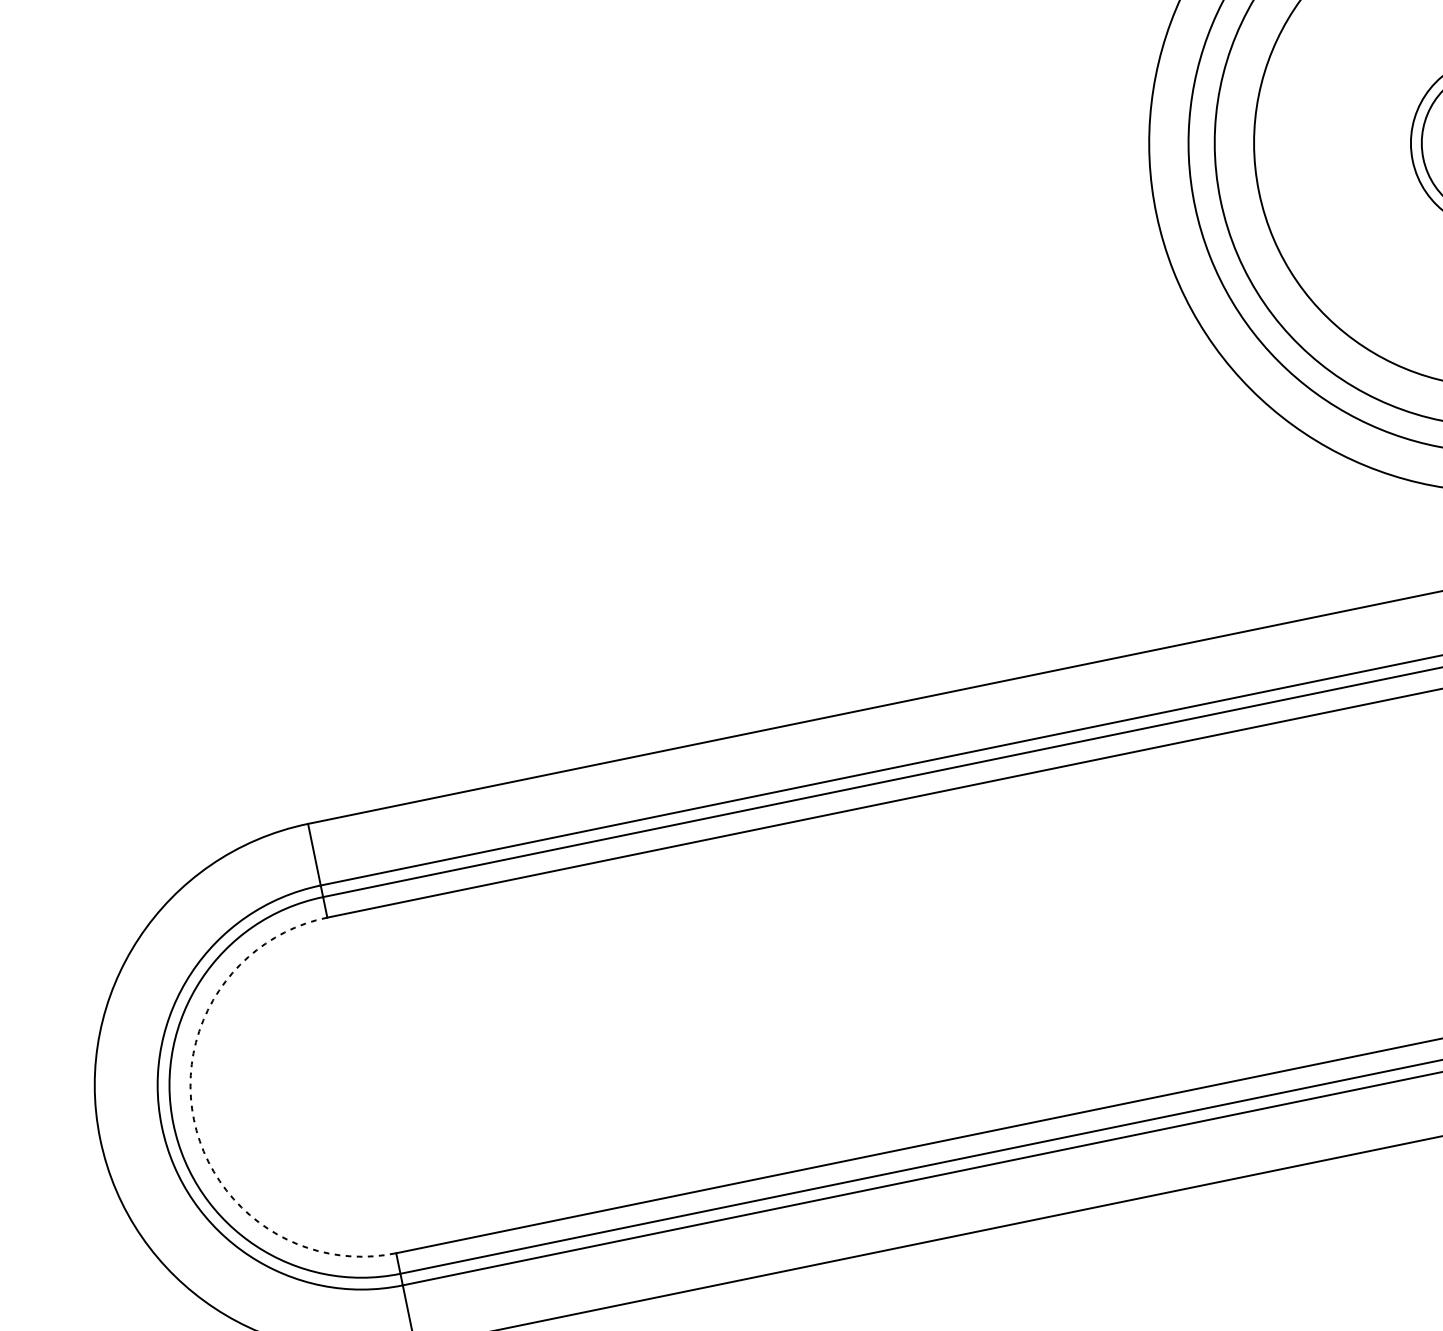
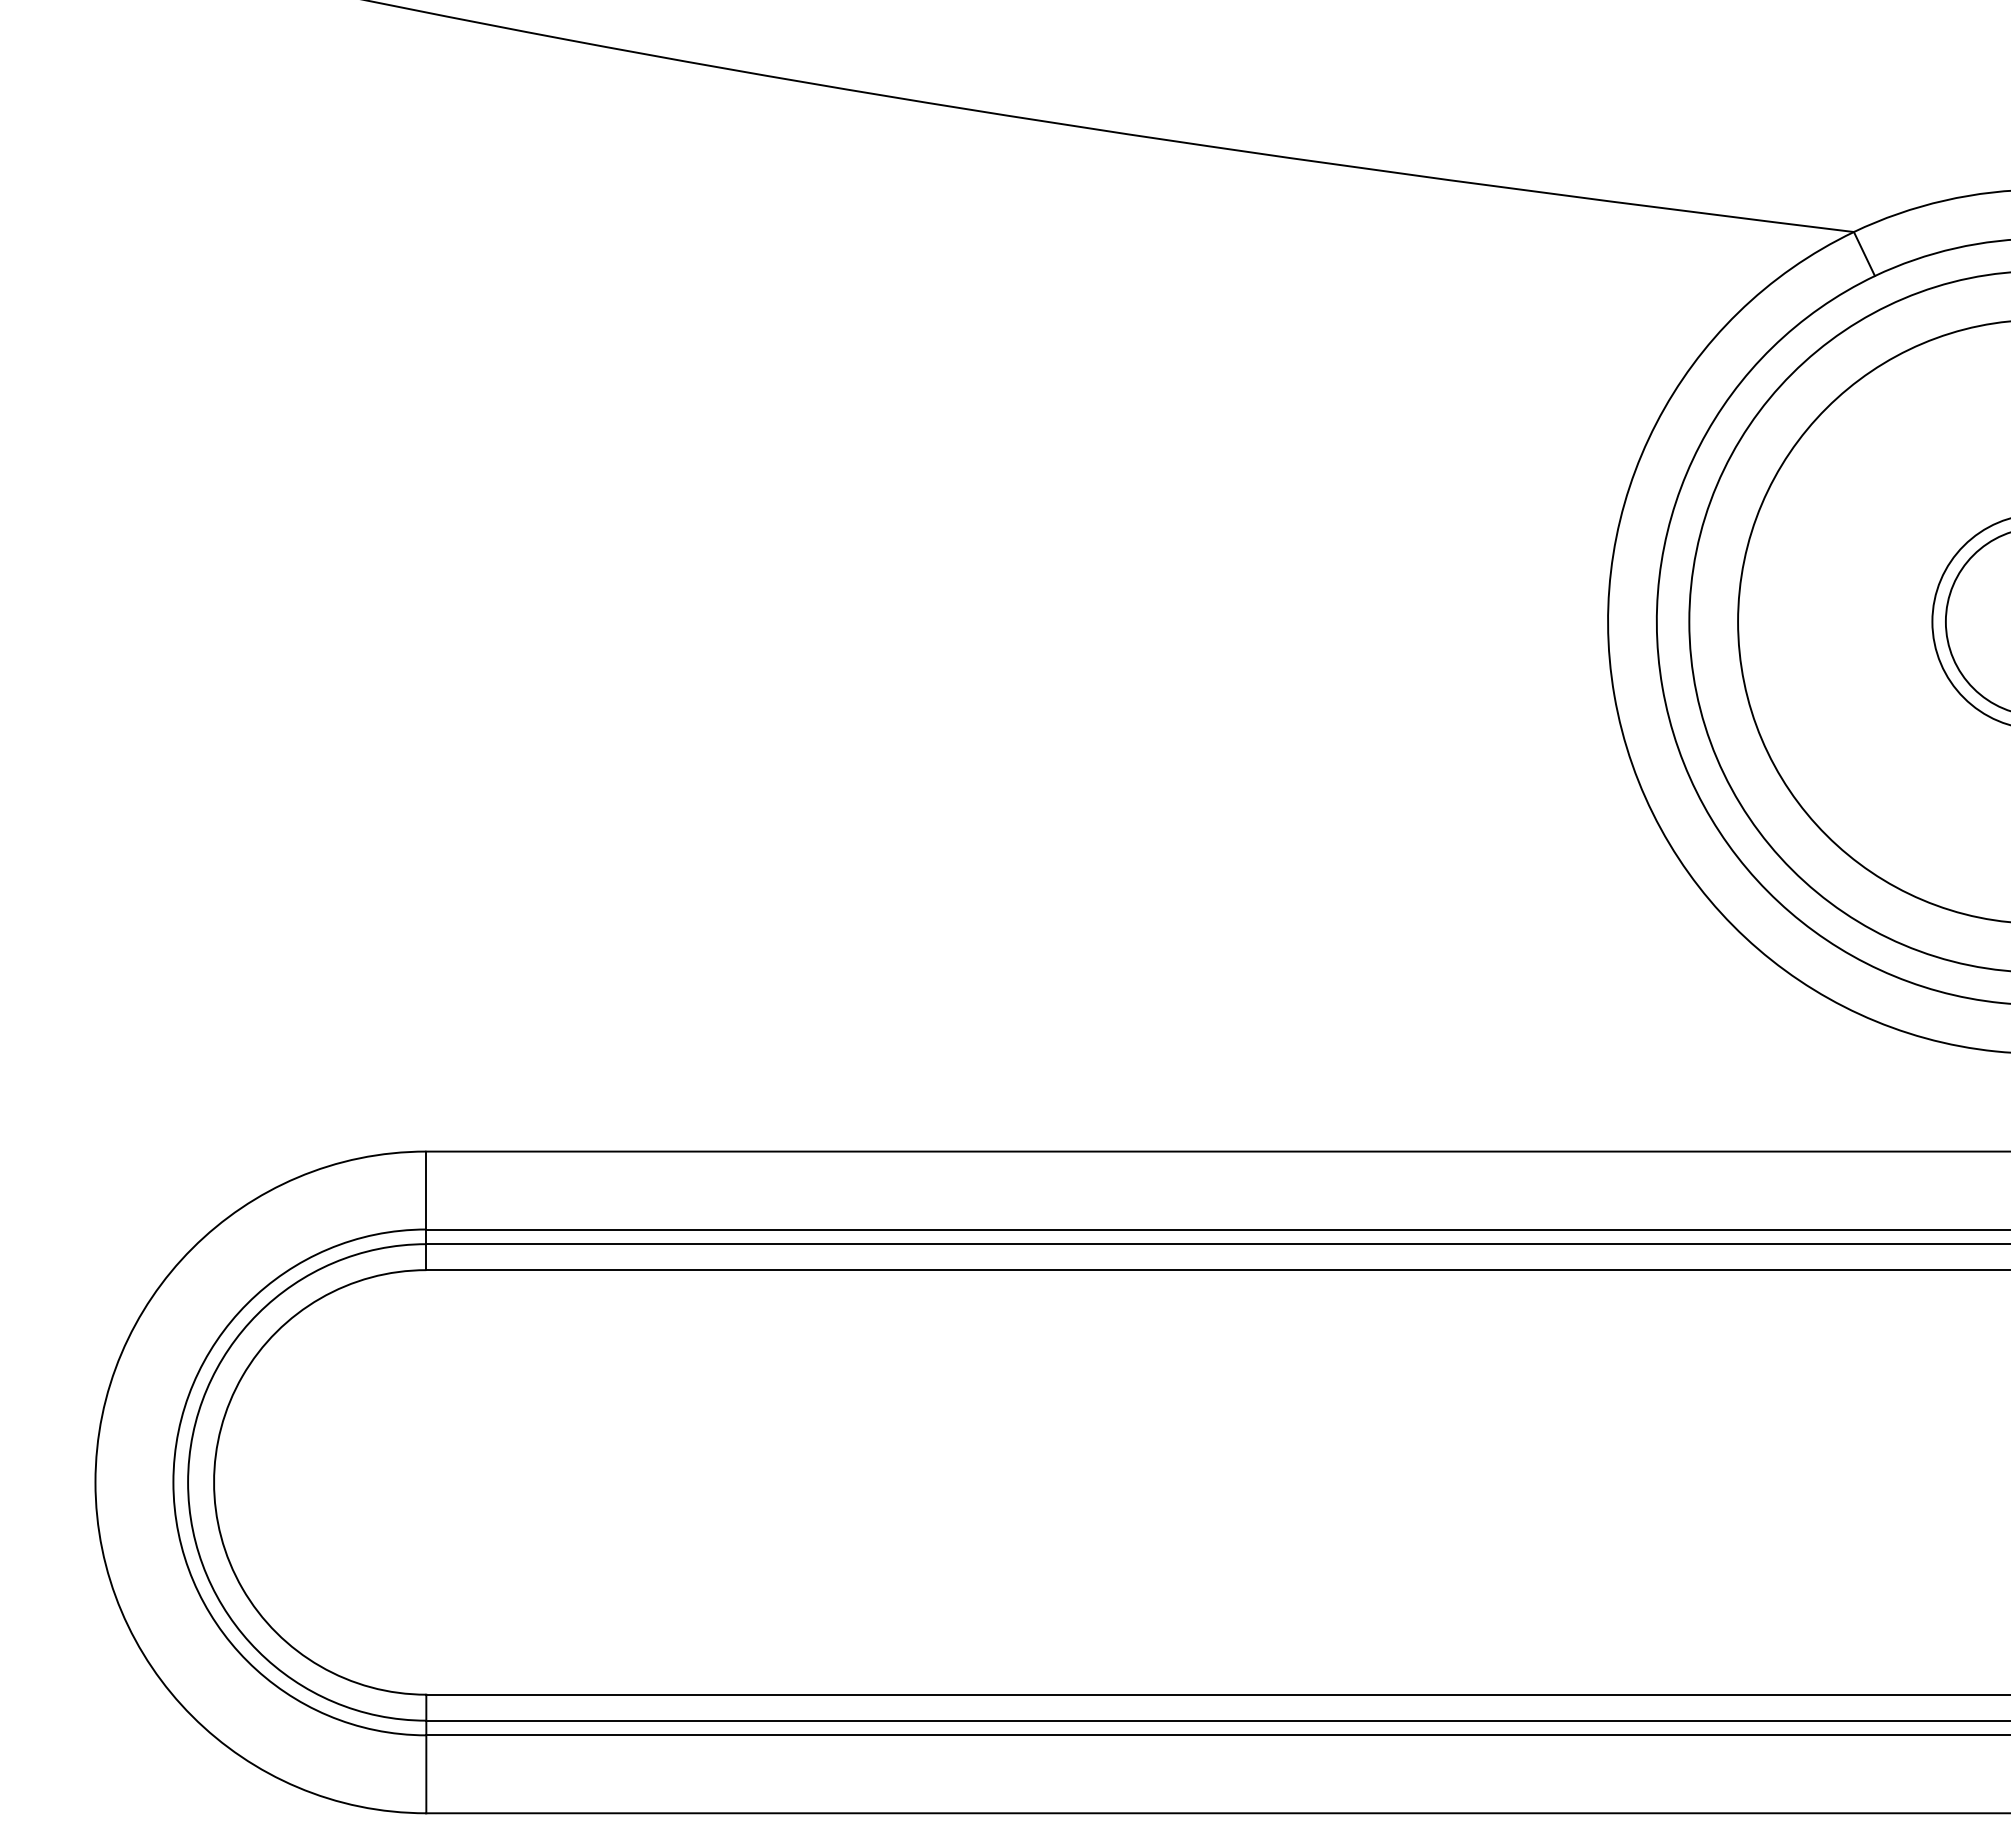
arc: (194, 1119) -> (214, 1482), dashed -> solid

